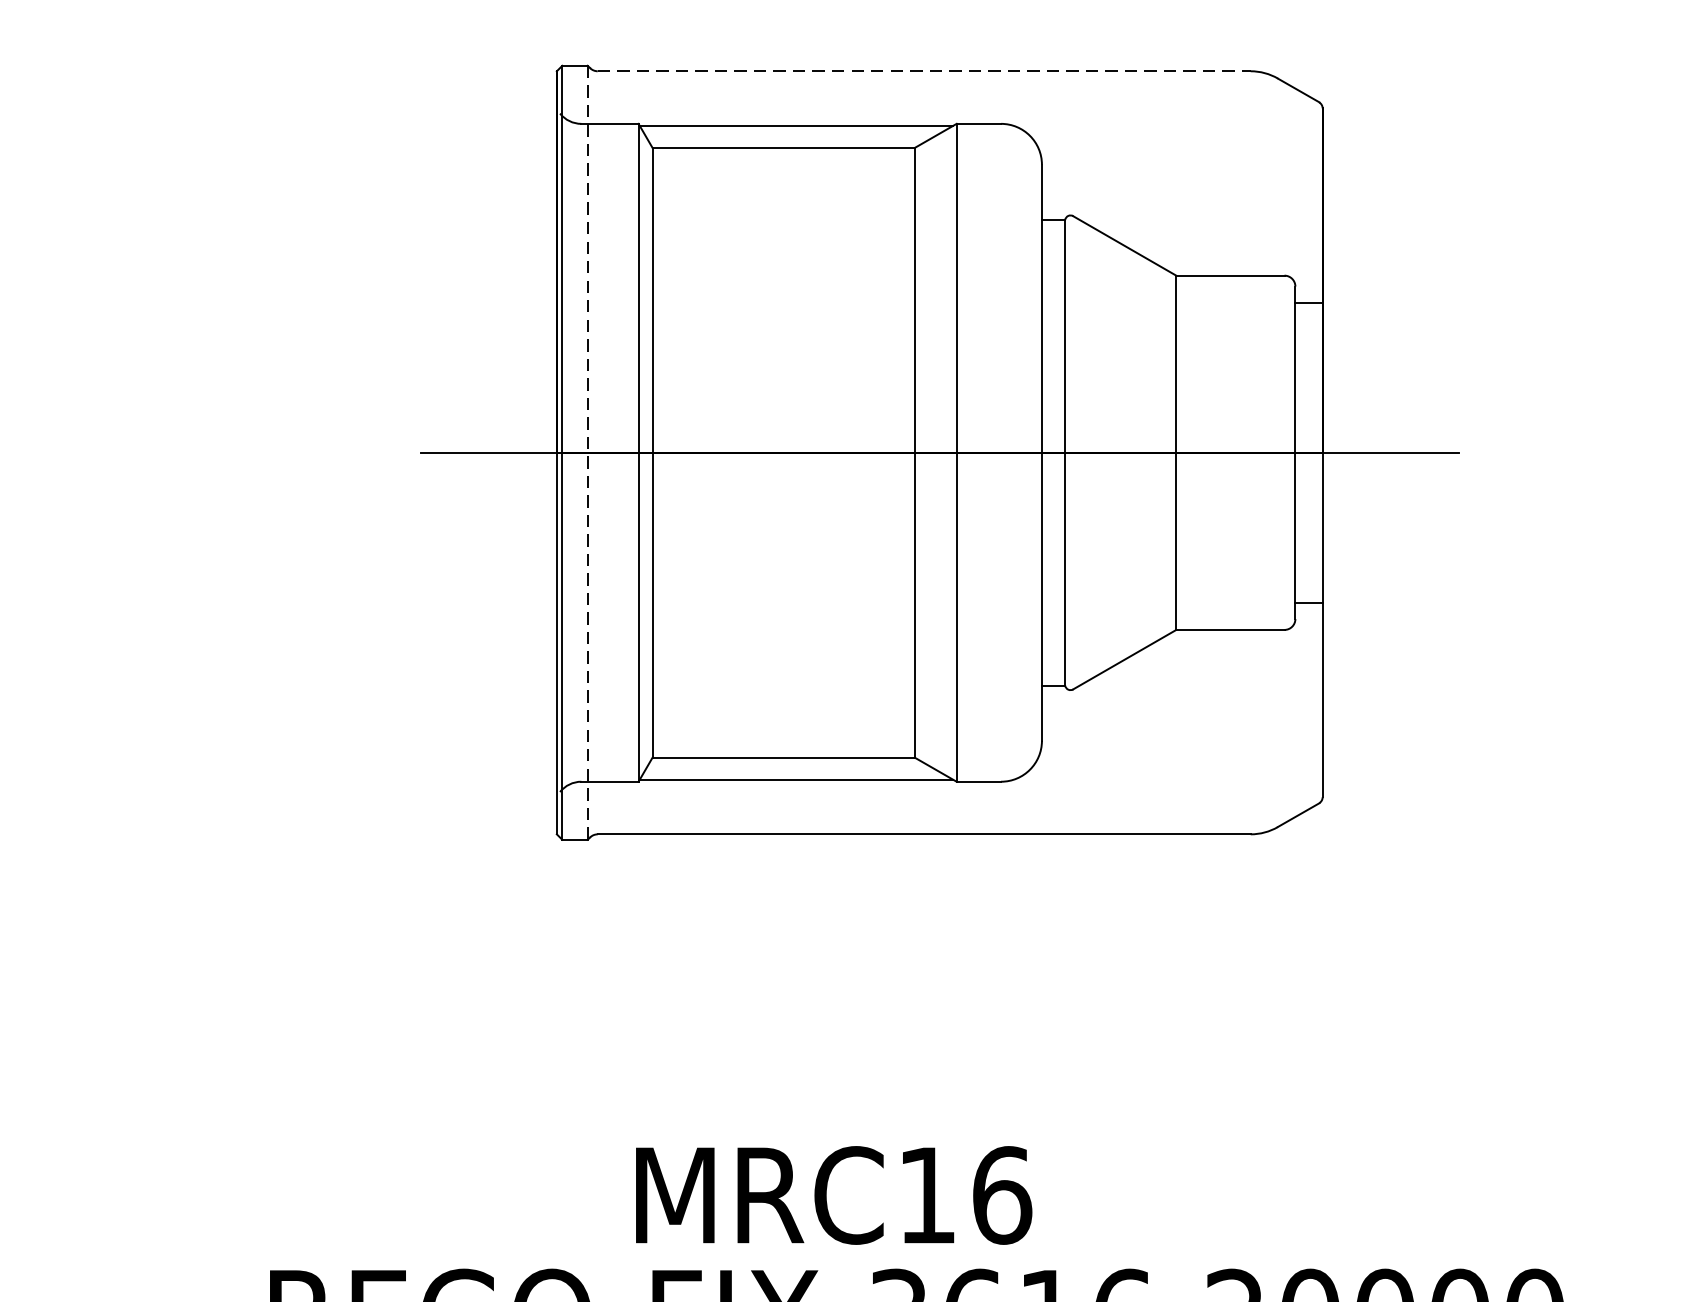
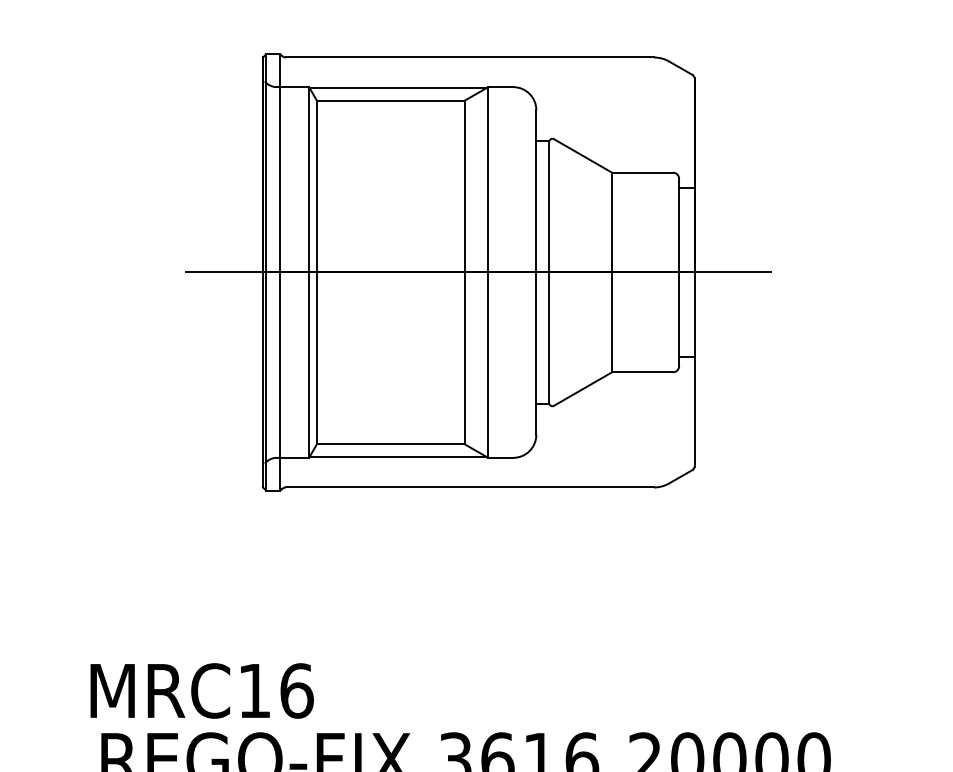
line: (925, 71) -> (470, 57), dashed -> solid
line: (587, 452) -> (280, 272), dashed -> solid
text: (832, 1194) -> (201, 690), moved

